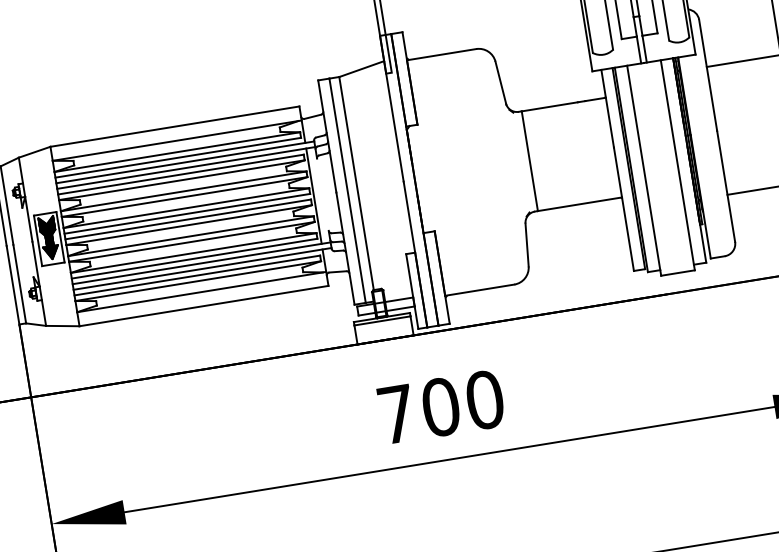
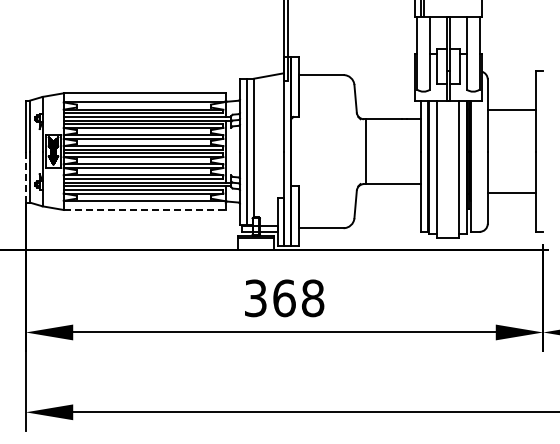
line: (12, 285) -> (25, 177), solid -> dashed
line: (203, 305) -> (144, 209), solid -> dashed
text: (441, 407) -> (284, 298), 700 -> 368

